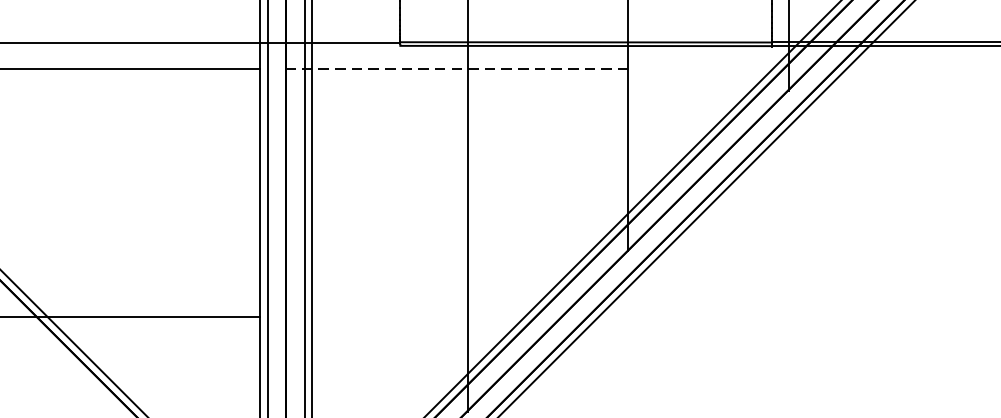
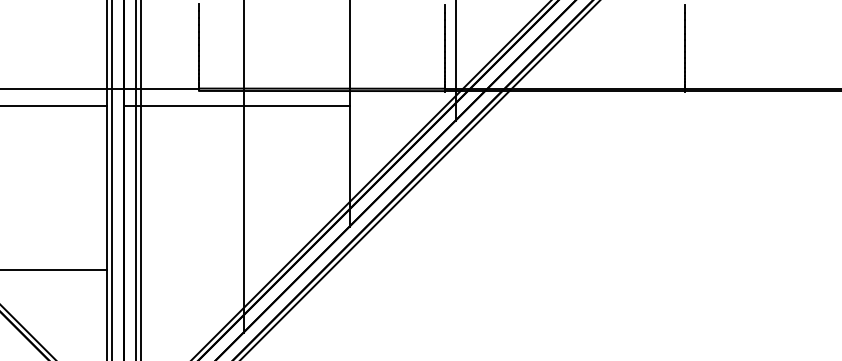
line: (458, 69) -> (237, 106), dashed -> solid

